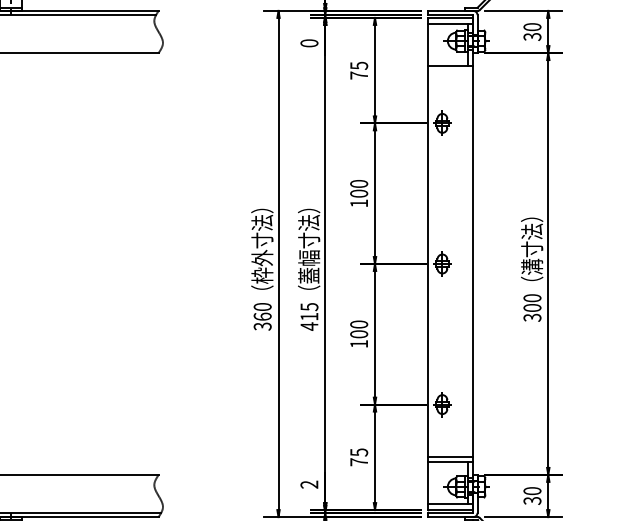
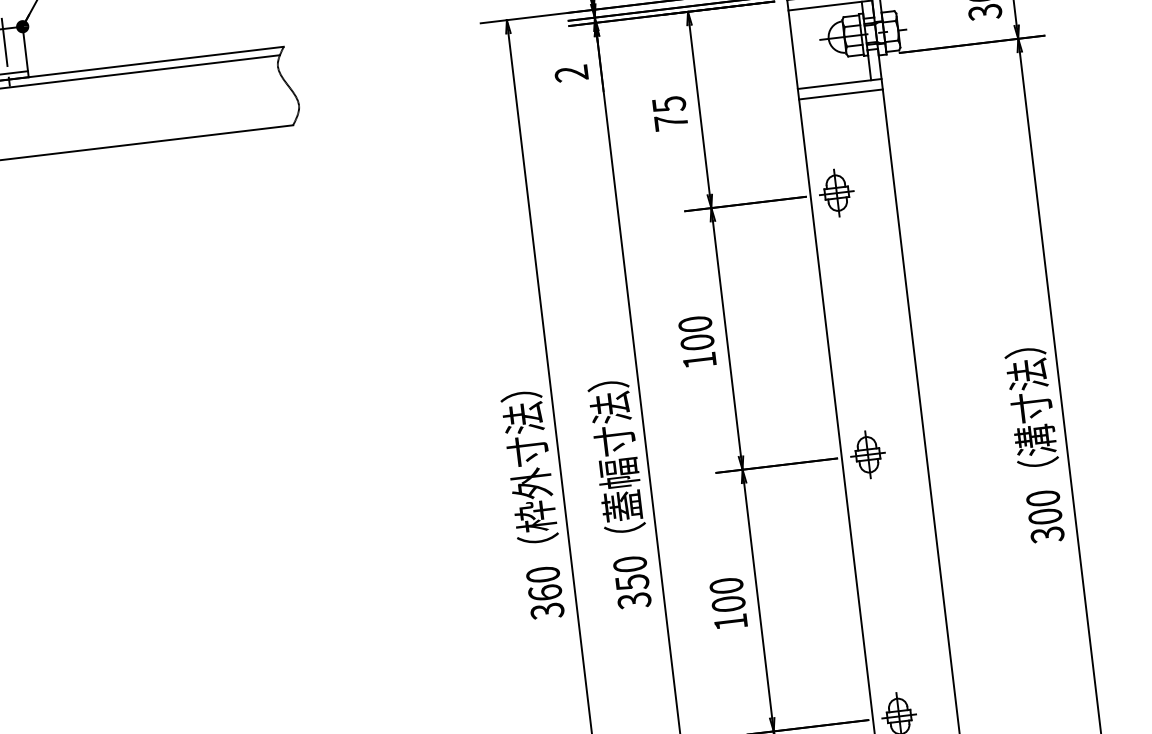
text: (309, 43) -> (571, 73), 0 -> 2
line: (450, 71) -> (840, 94), added
text: (309, 316) -> (632, 581), 415 -> 350

